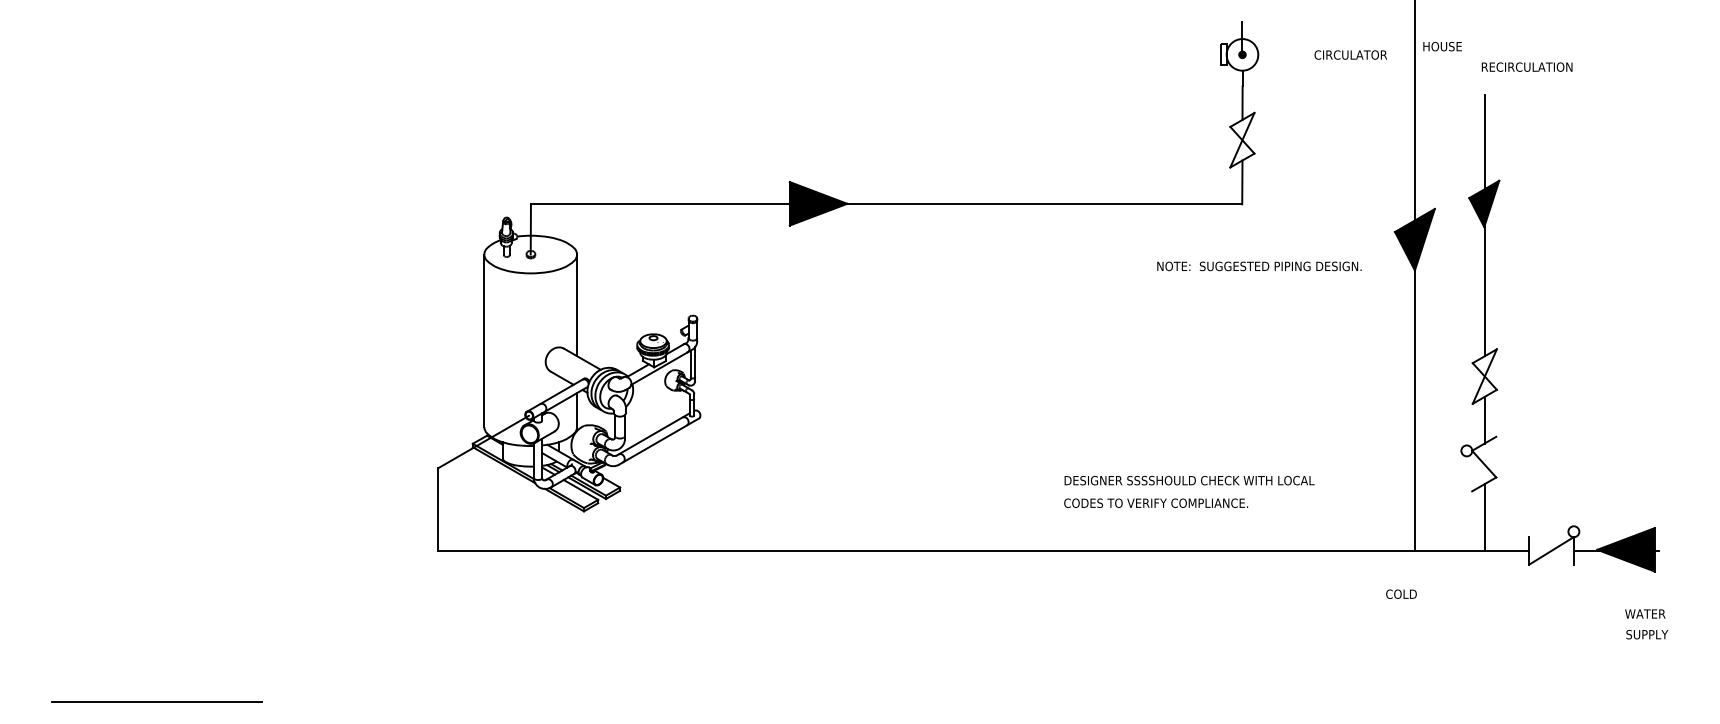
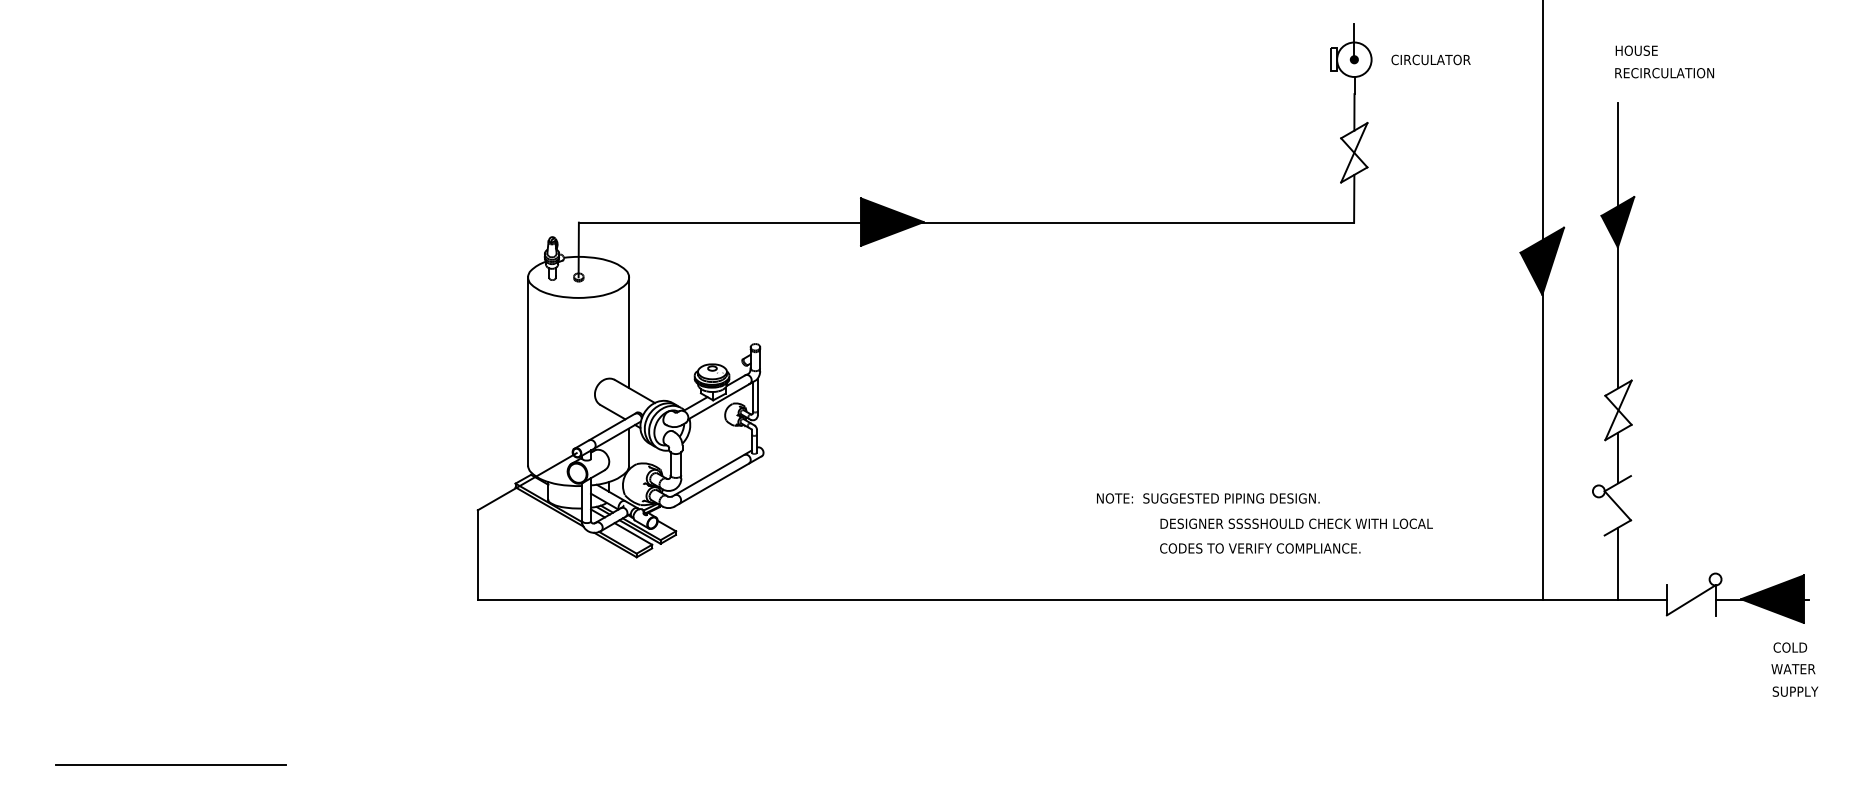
text: (1442, 46) -> (1636, 50), moved
text: (1350, 54) -> (1430, 59), moved
text: (1259, 266) -> (1208, 498), moved
text: (1401, 593) -> (1790, 646), moved

